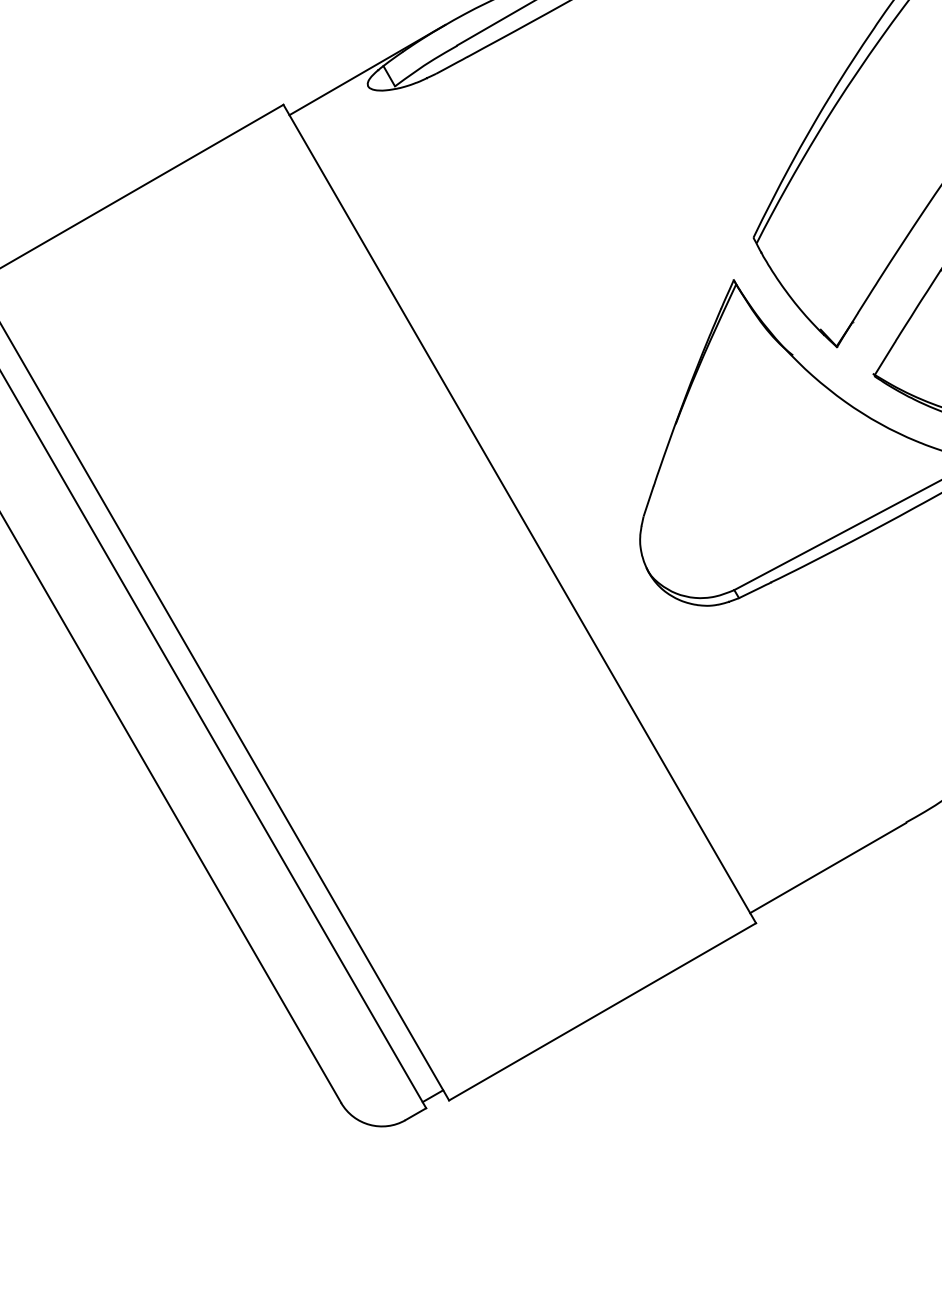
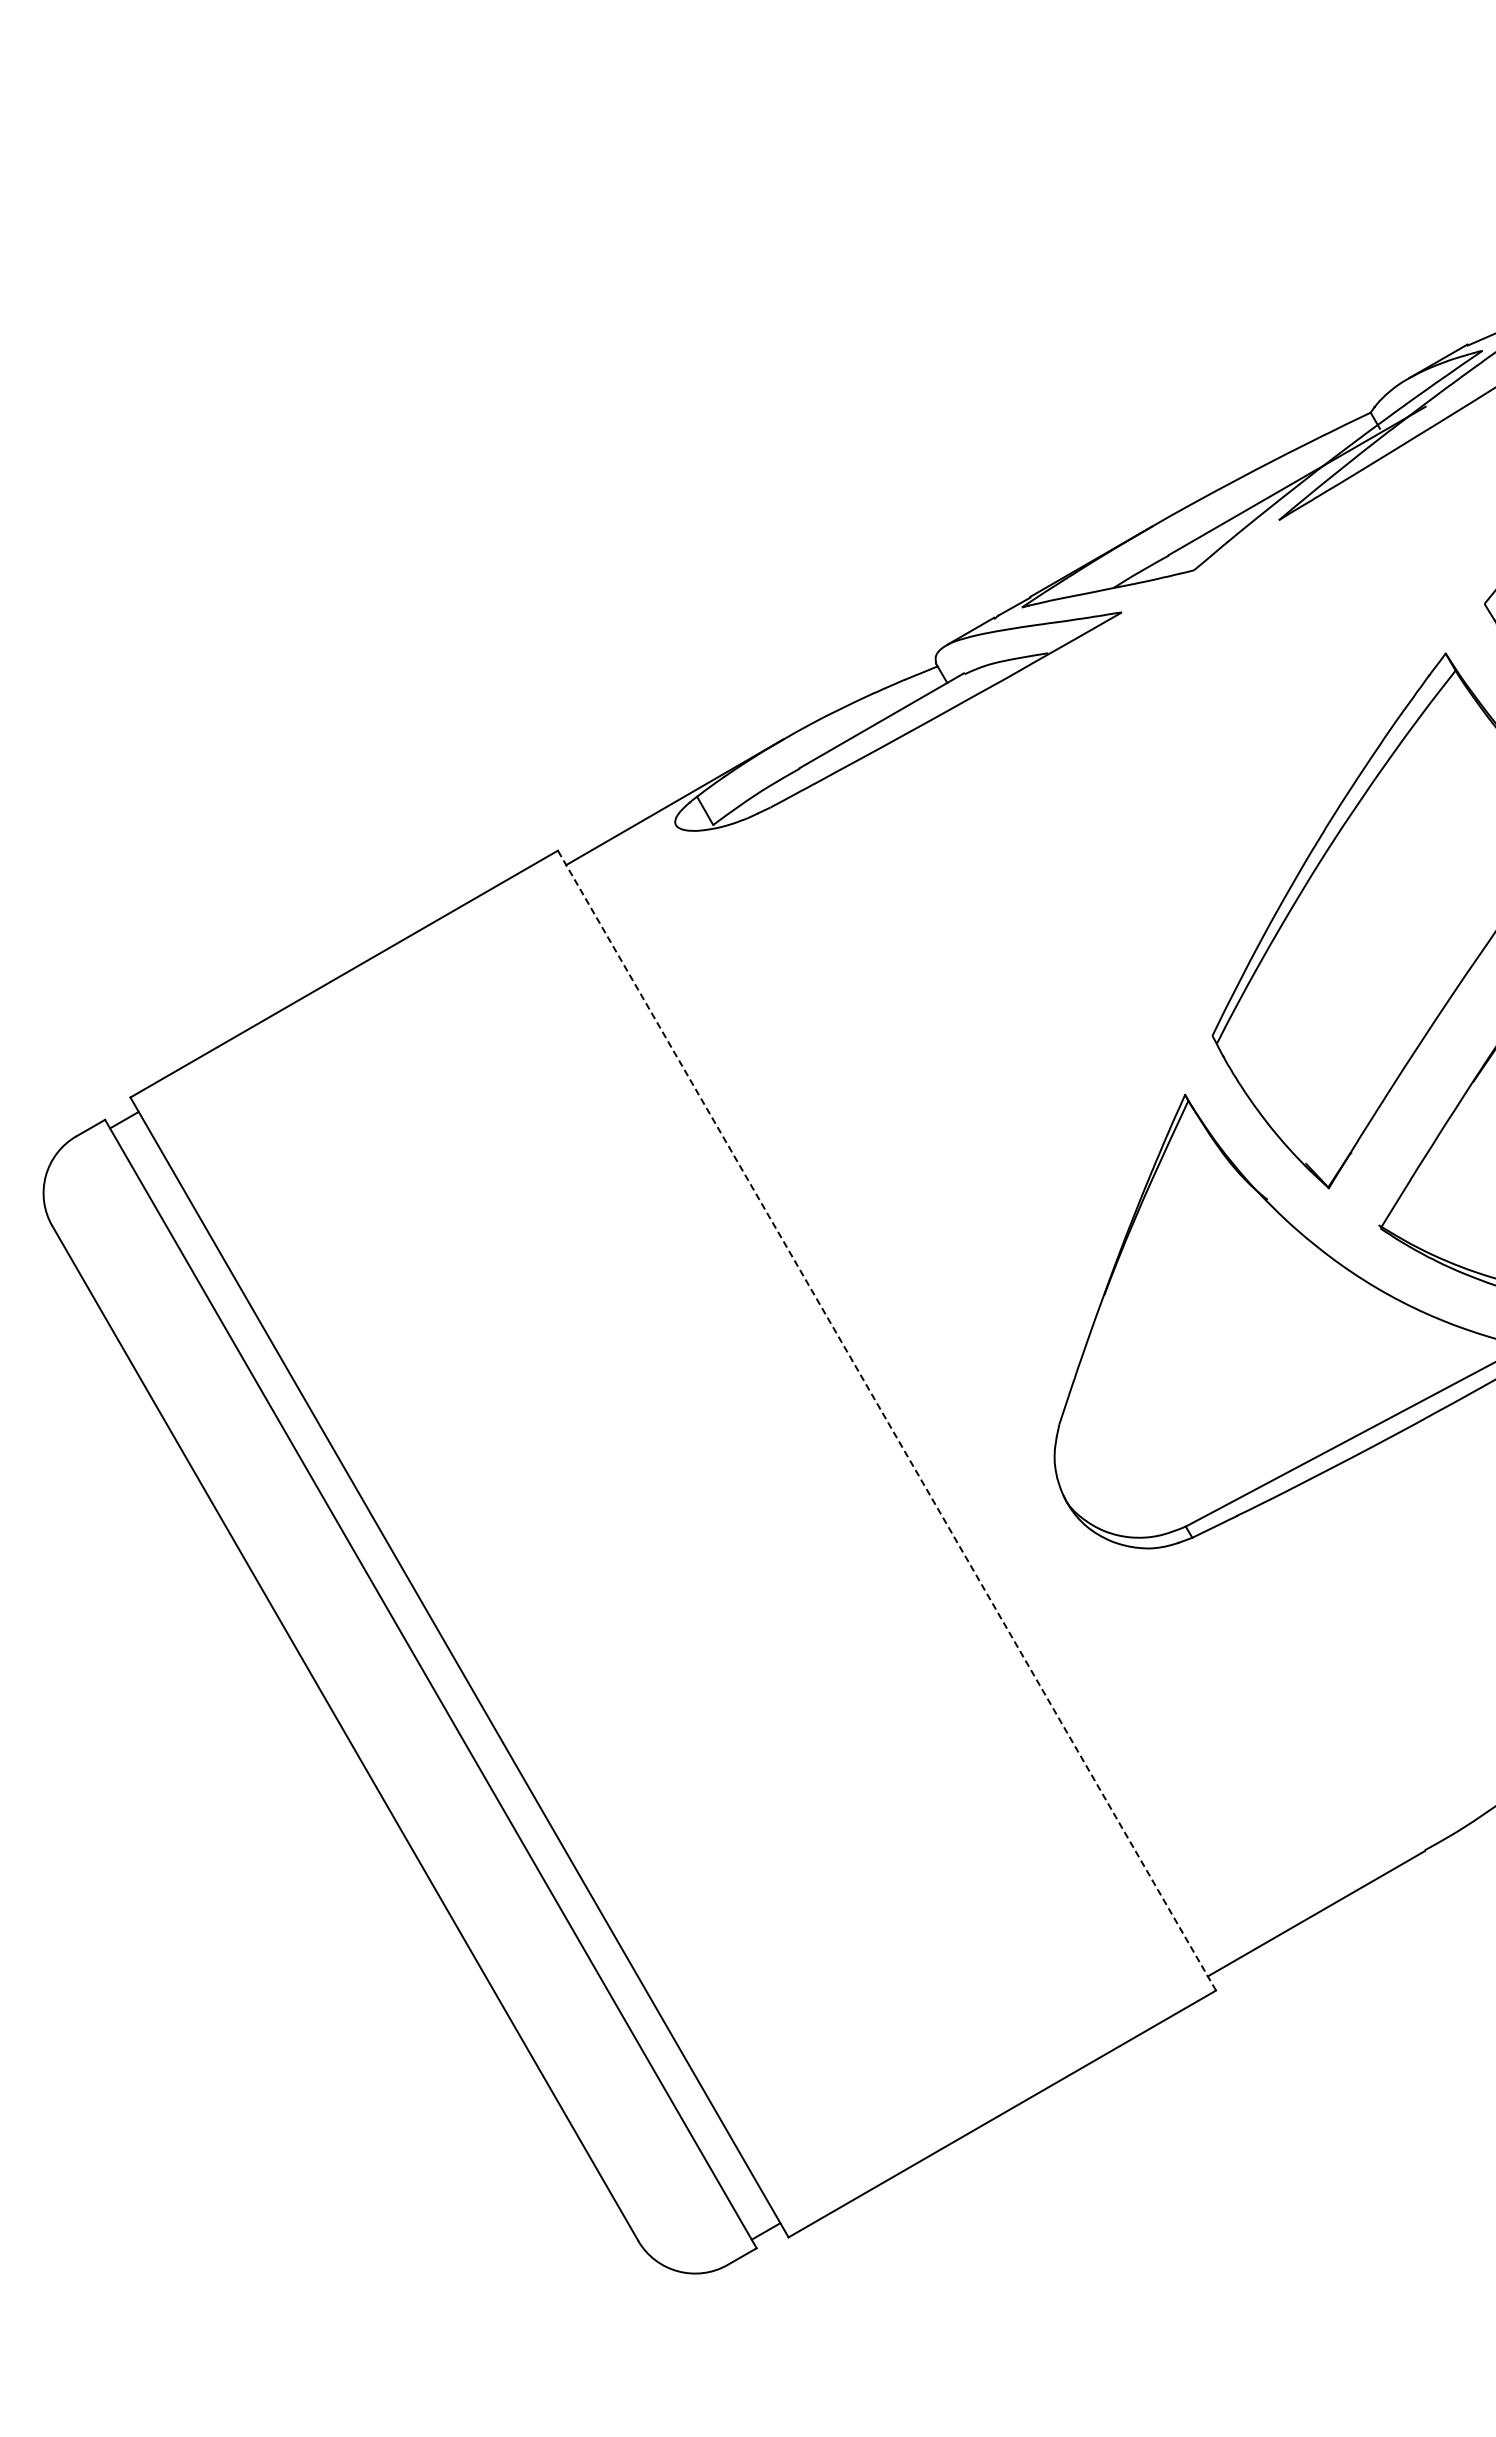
line: (519, 513) -> (886, 1420), solid -> dashed

